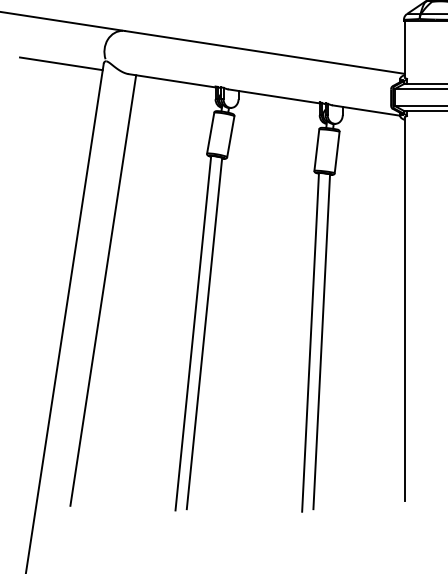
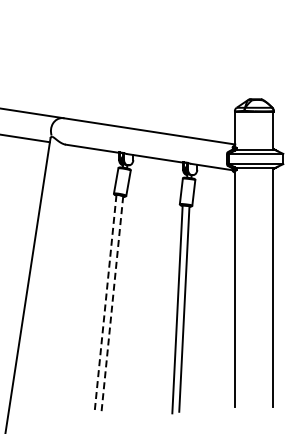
line: (103, 290) -> (50, 277), removed
line: (193, 334) -> (105, 304), solid -> dashed
line: (204, 334) -> (112, 304), solid -> dashed

